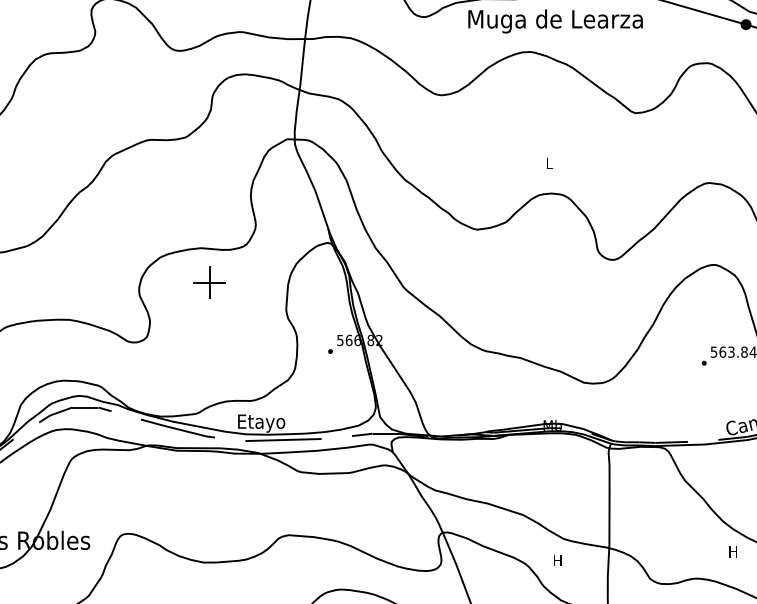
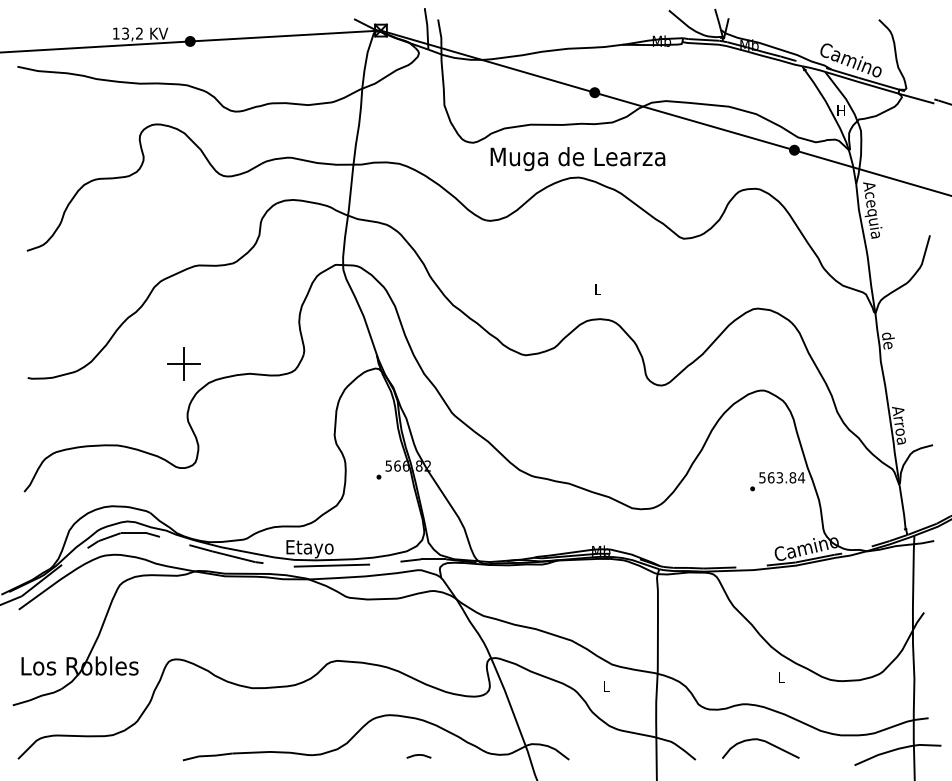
text: (555, 21) -> (577, 159), moved
part: (209, 281) -> (183, 363), moved
text: (733, 551) -> (781, 677), H -> L
text: (557, 560) -> (605, 686), H -> L

